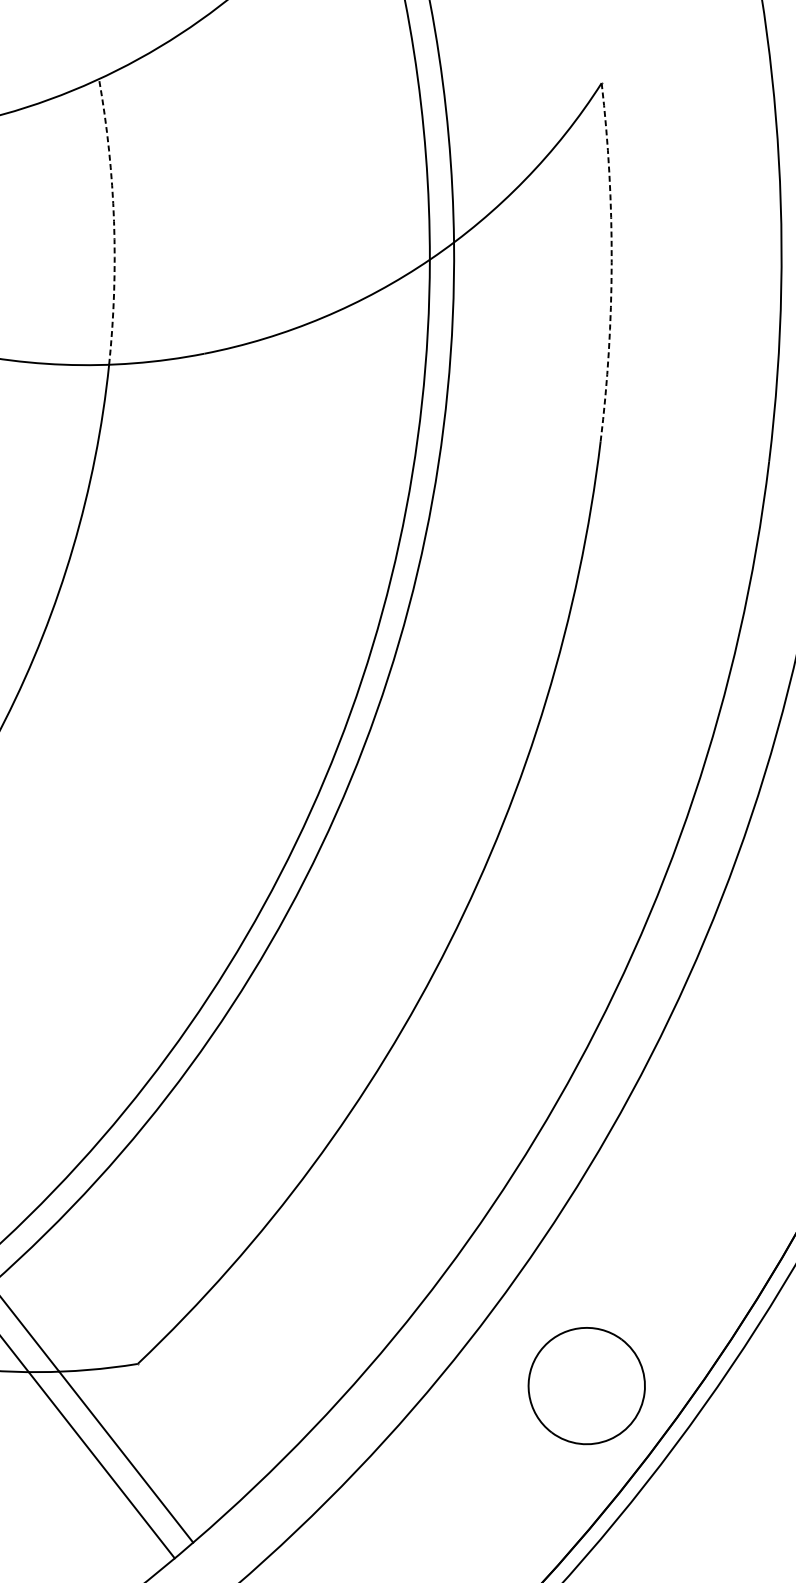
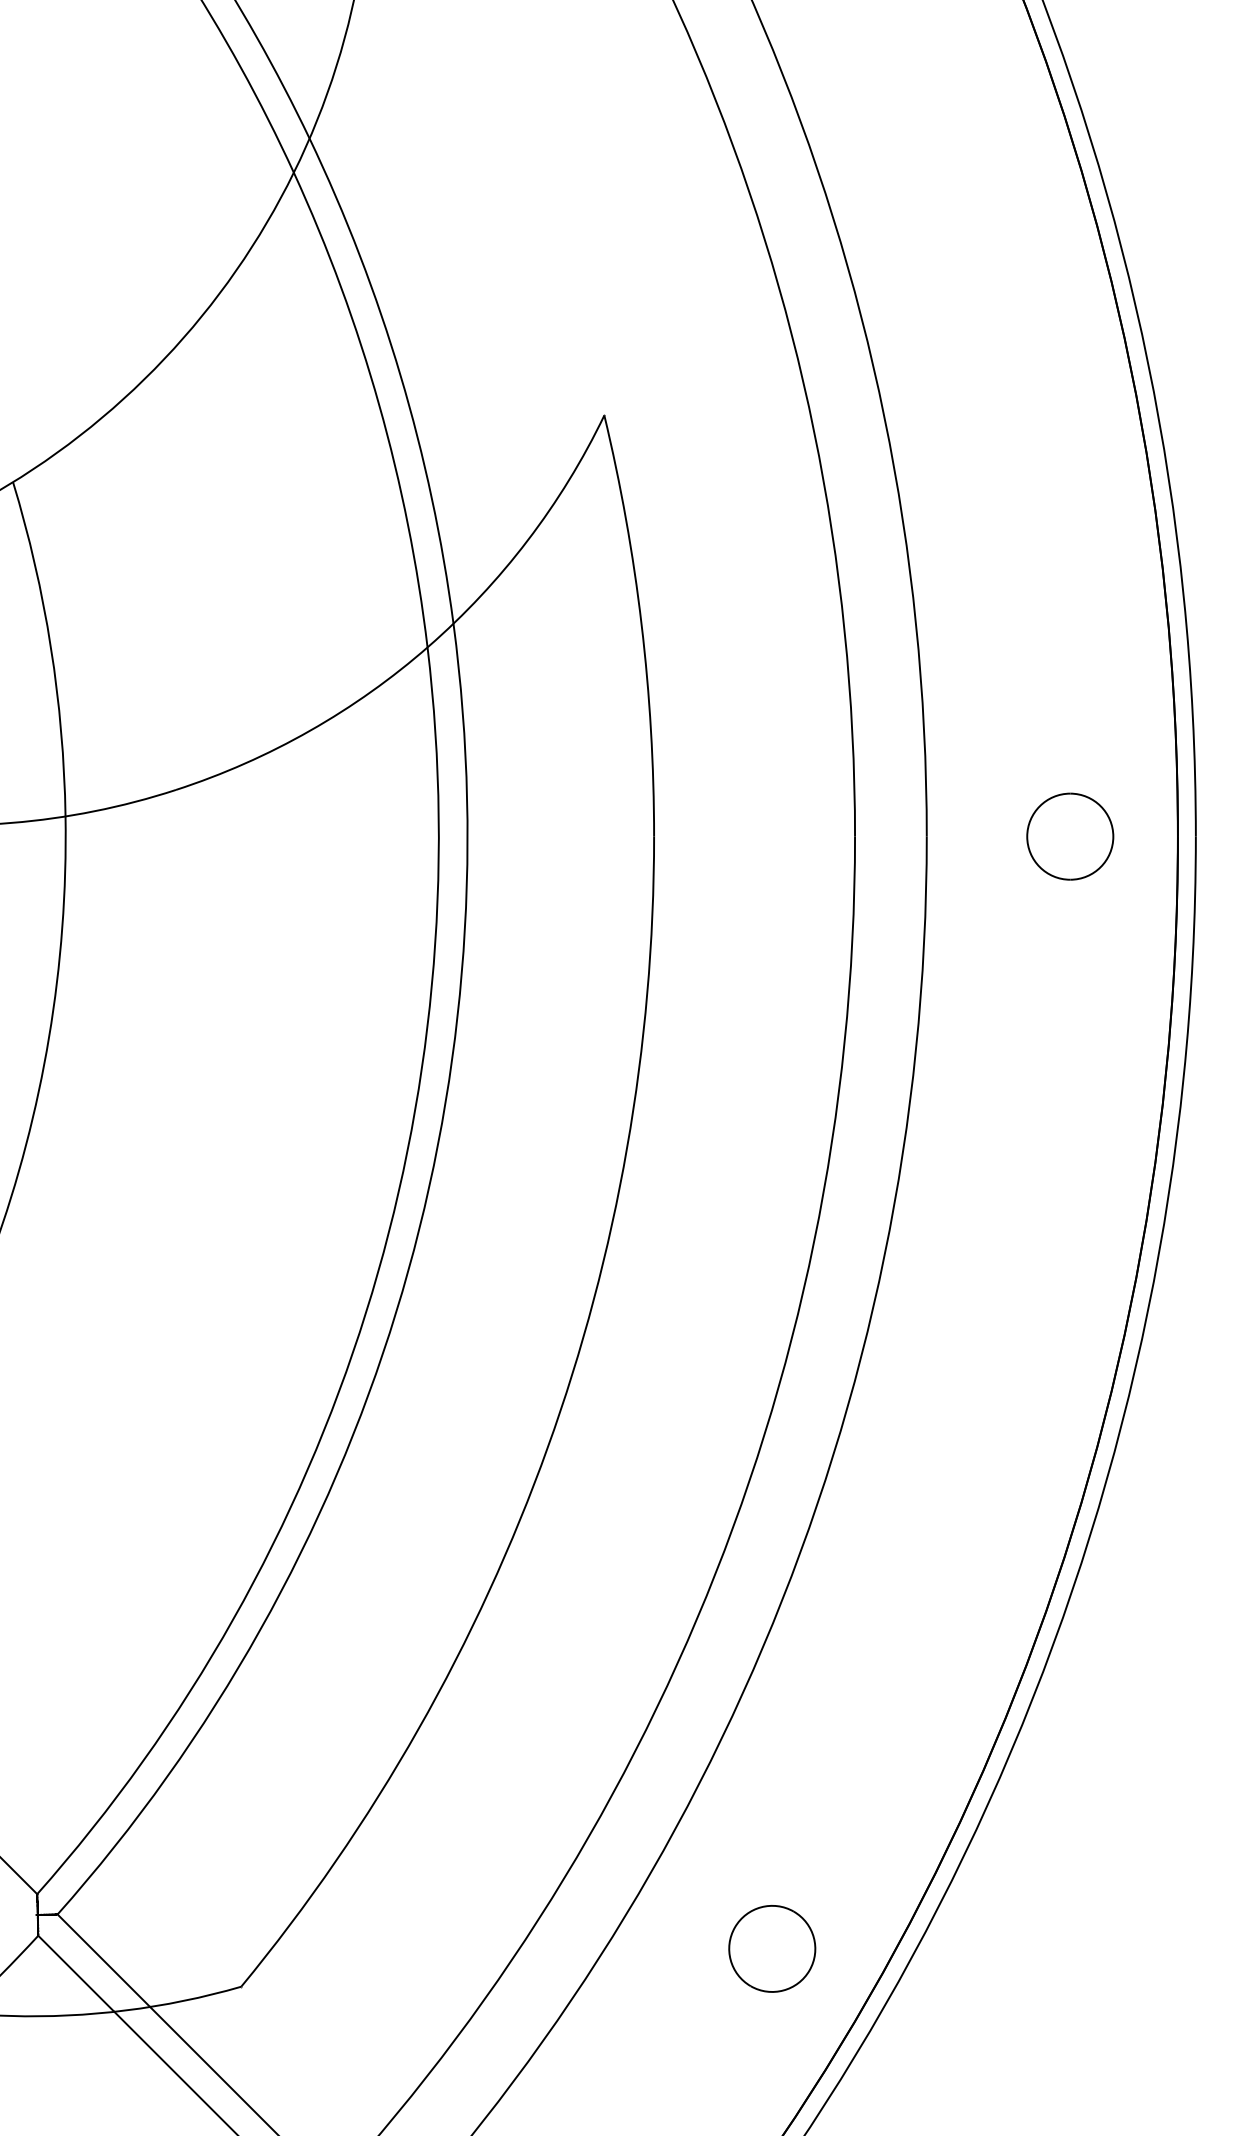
arc: (113, 221) -> (50, 647), dashed -> solid
arc: (611, 262) -> (641, 624), dashed -> solid
part: (587, 1385) -> (772, 1948), size x0.62

